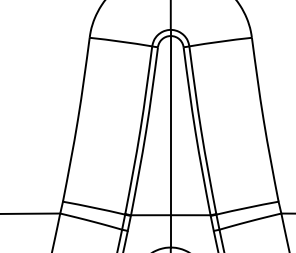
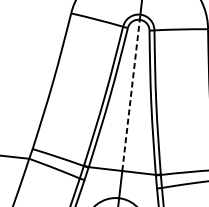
line: (170, 125) -> (130, 95), solid -> dashed

